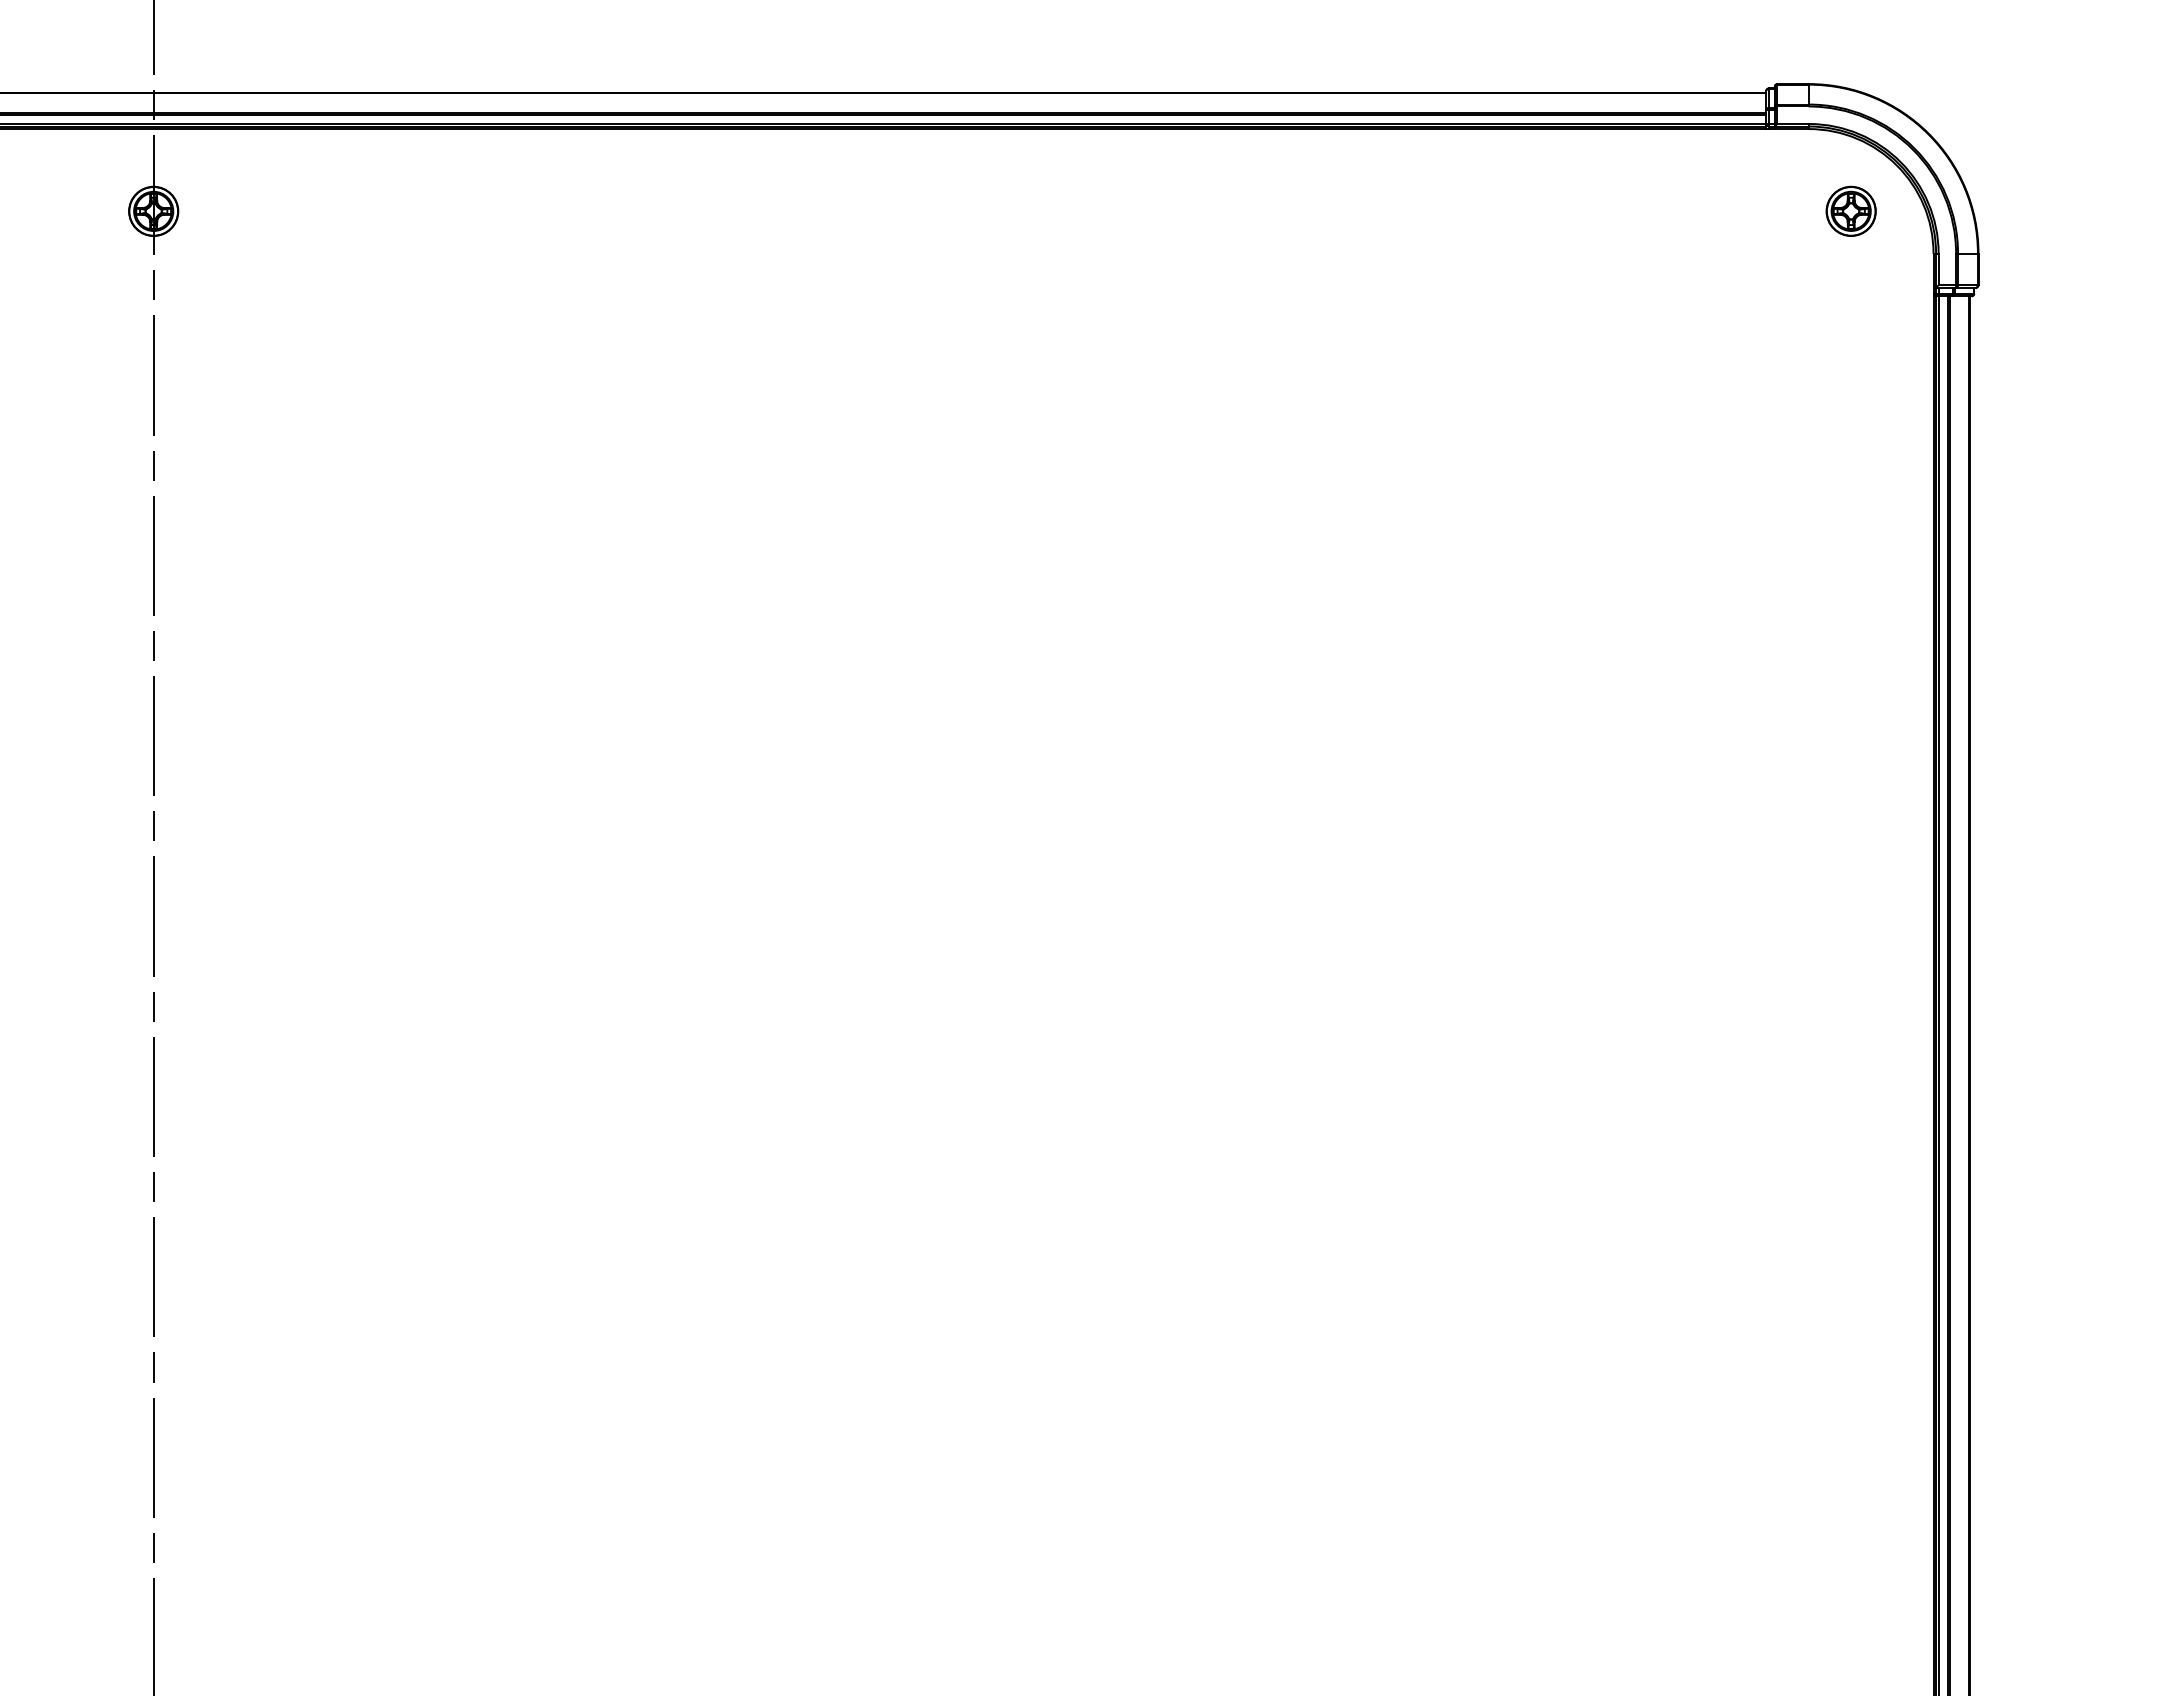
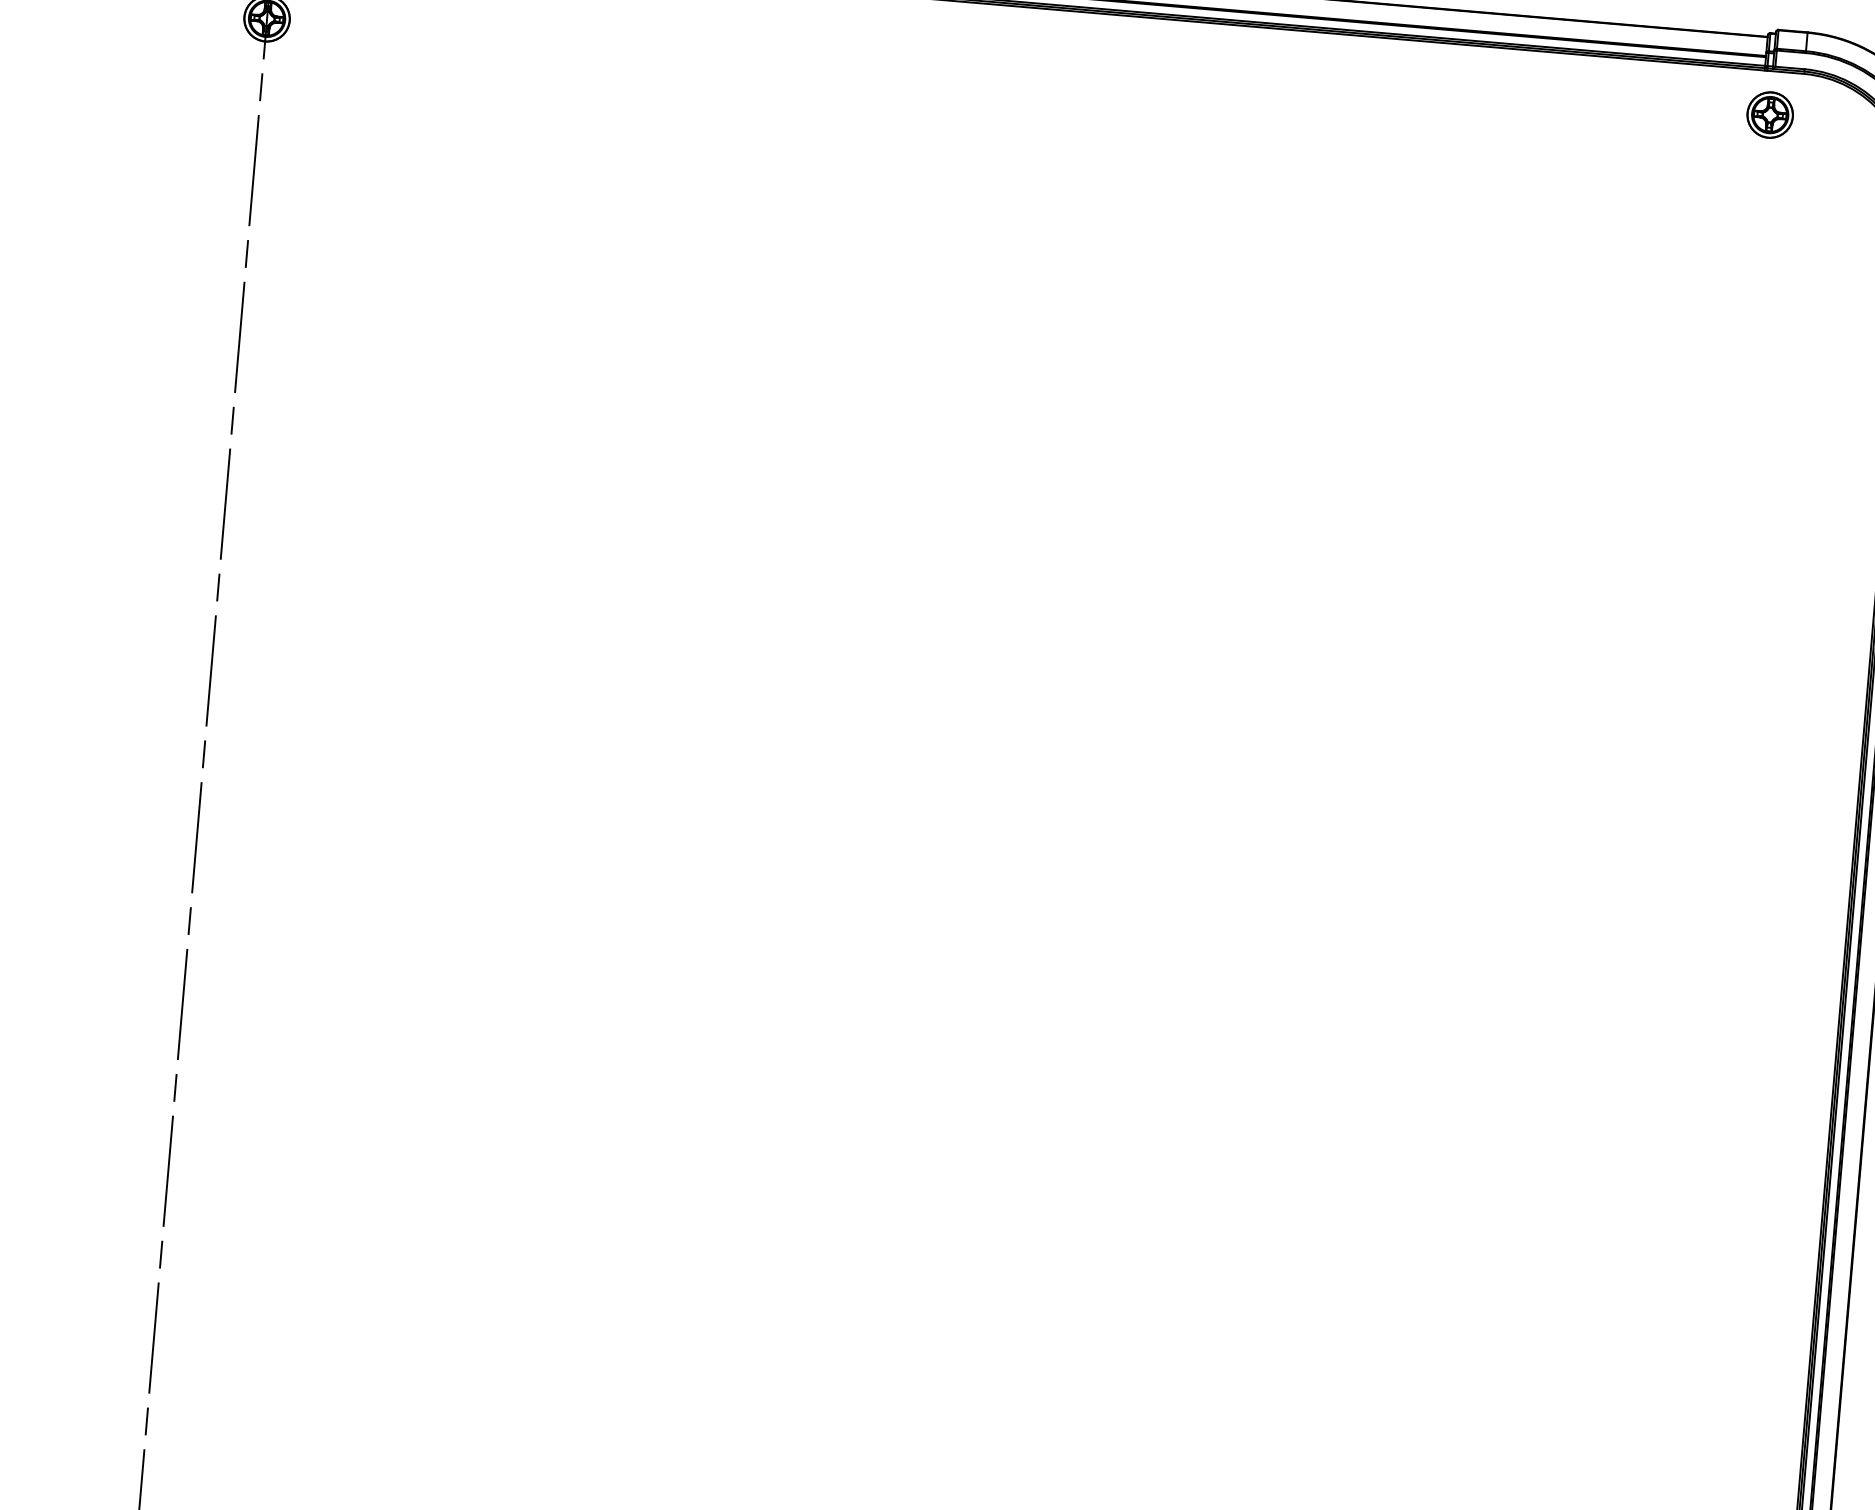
part: (1850, 210) -> (1769, 114), moved

